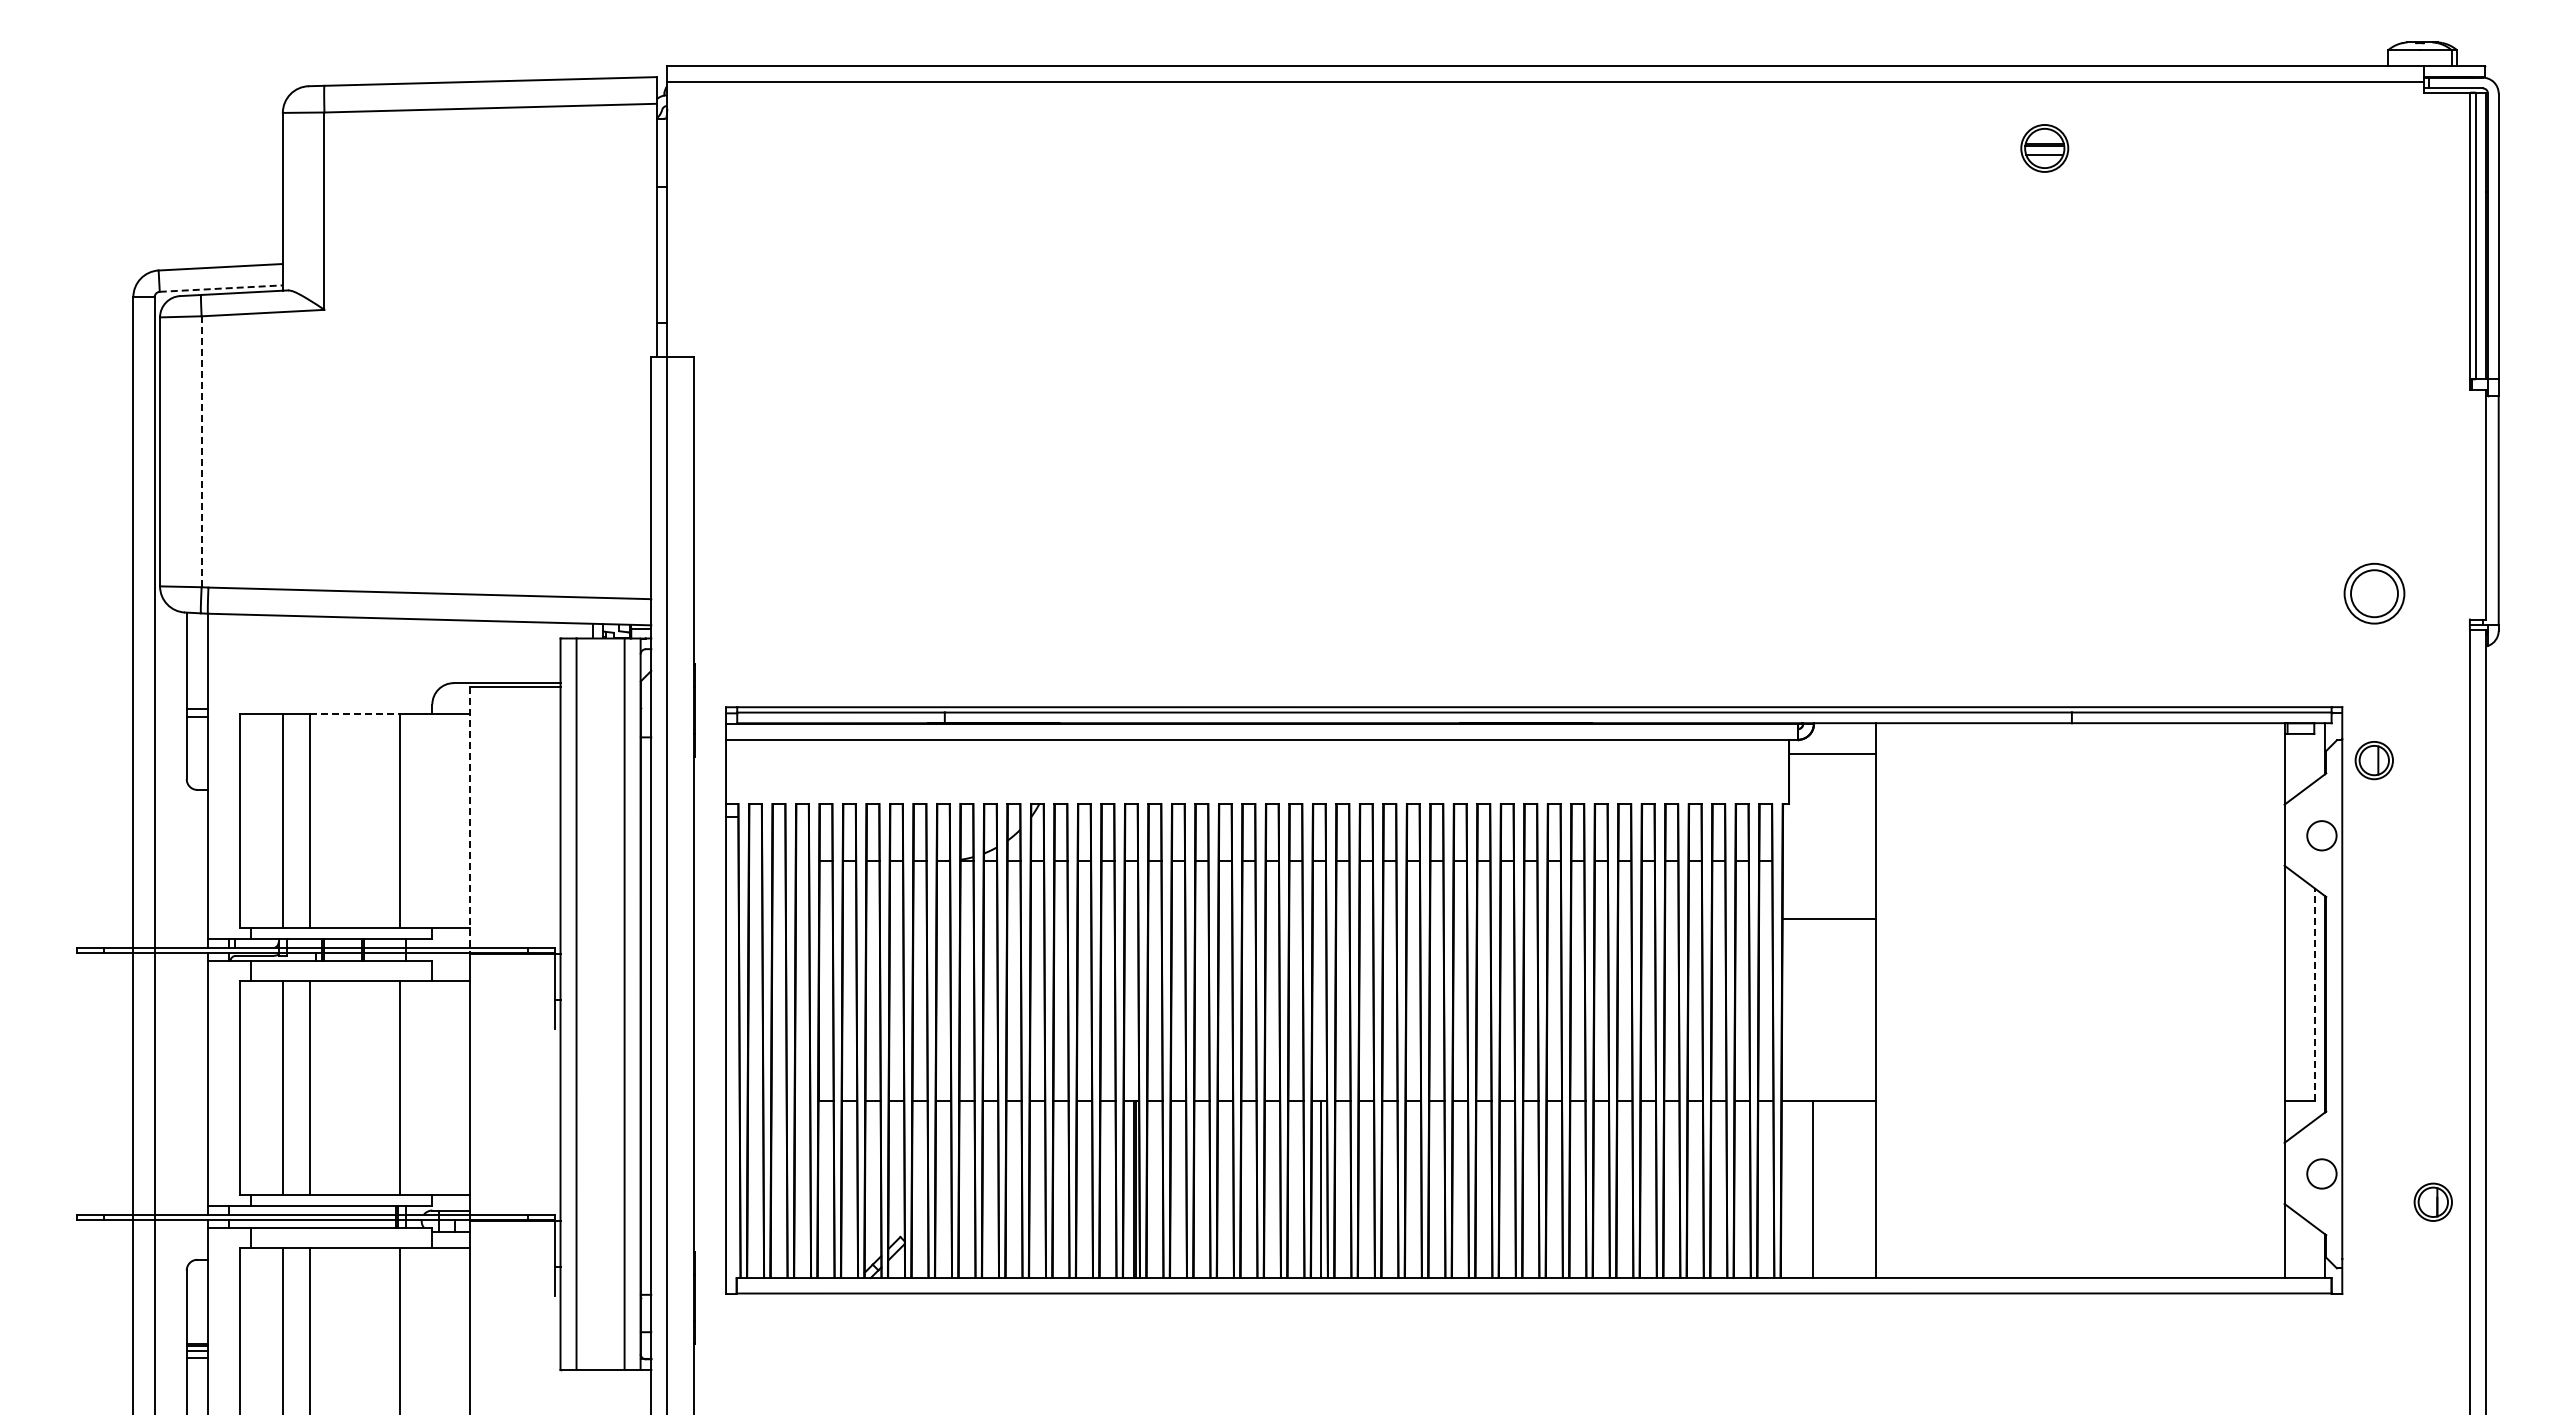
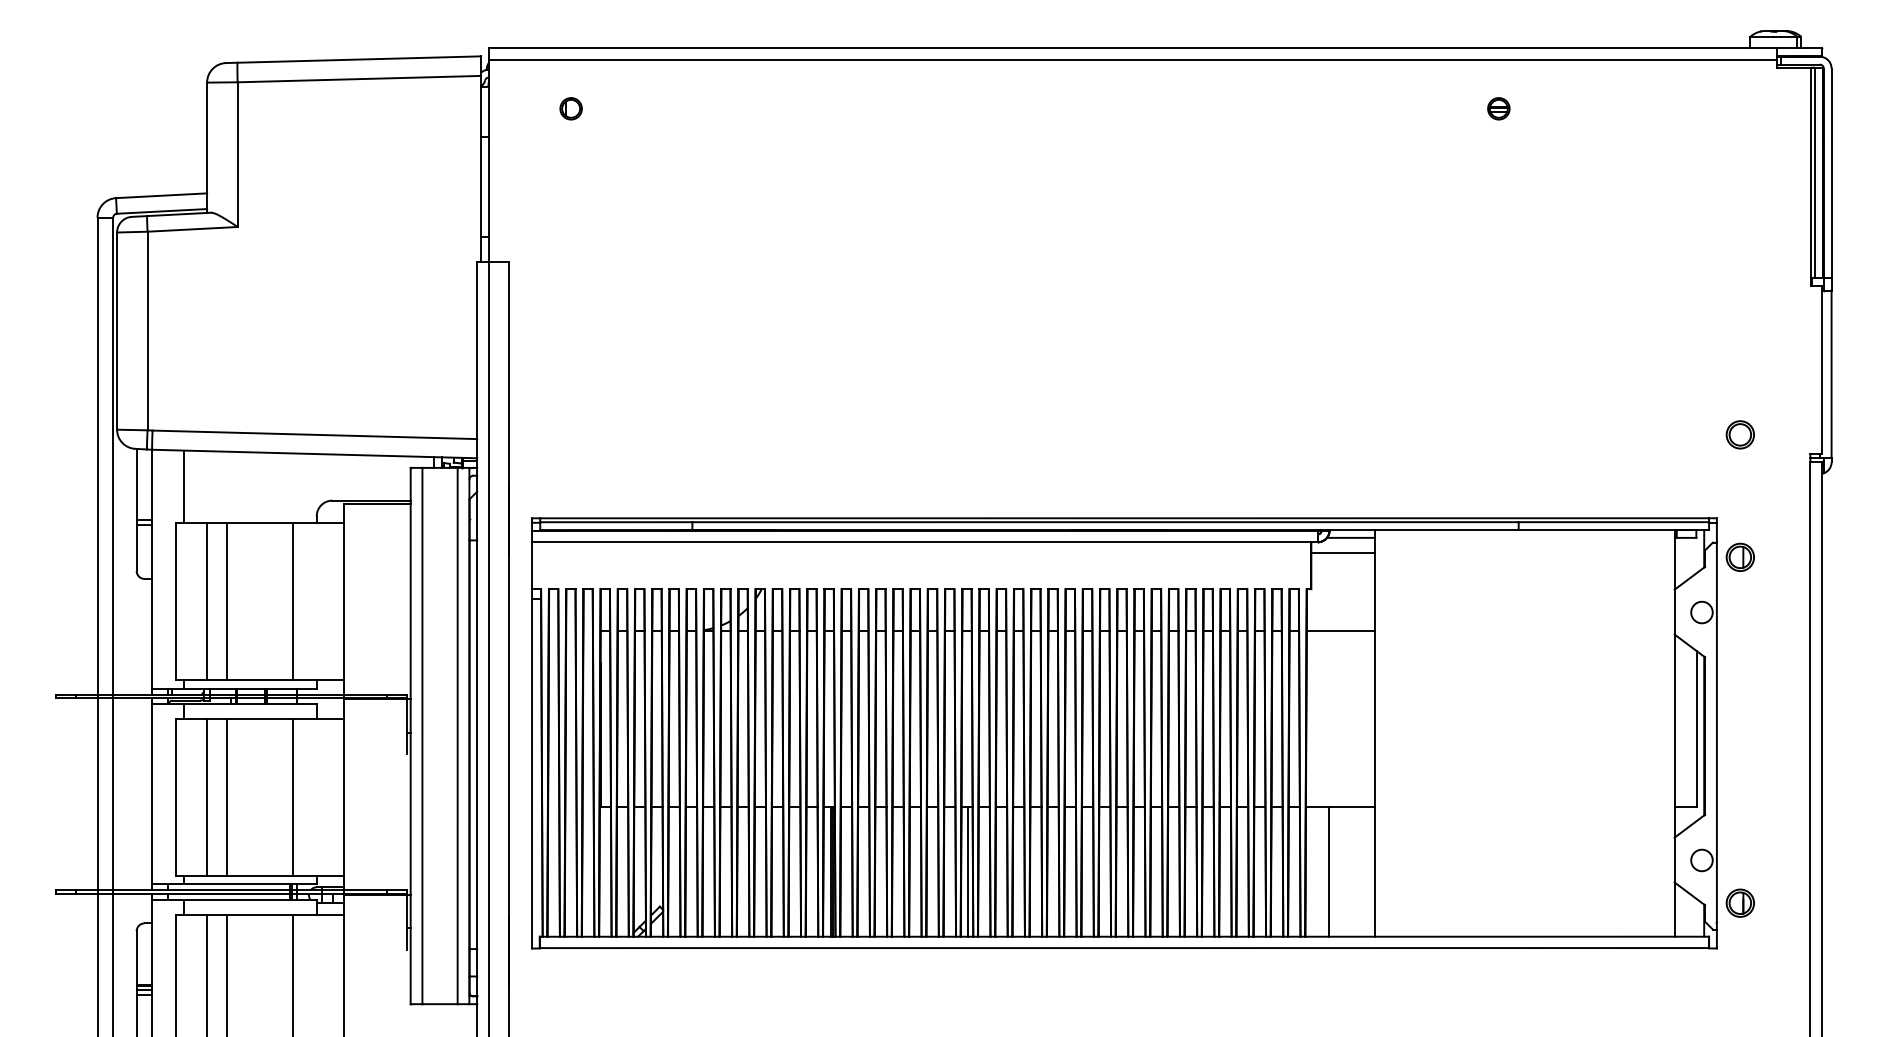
part: (778, 148) -> (570, 108), added
part: (2044, 148) -> (1498, 108), size x0.62
line: (221, 288) -> (162, 211), dashed -> solid
line: (201, 452) -> (147, 331), dashed -> solid
part: (2373, 592) -> (1739, 434), size x0.62
line: (250, 663) -> (183, 486), added
line: (355, 713) -> (260, 522), dashed -> solid
line: (1842, 733) -> (1350, 537), added
line: (469, 821) -> (343, 602), dashed -> solid
line: (1828, 918) -> (1340, 630), moved
line: (2314, 994) -> (1696, 728), dashed -> solid
part: (2432, 1201) -> (1739, 902), moved

